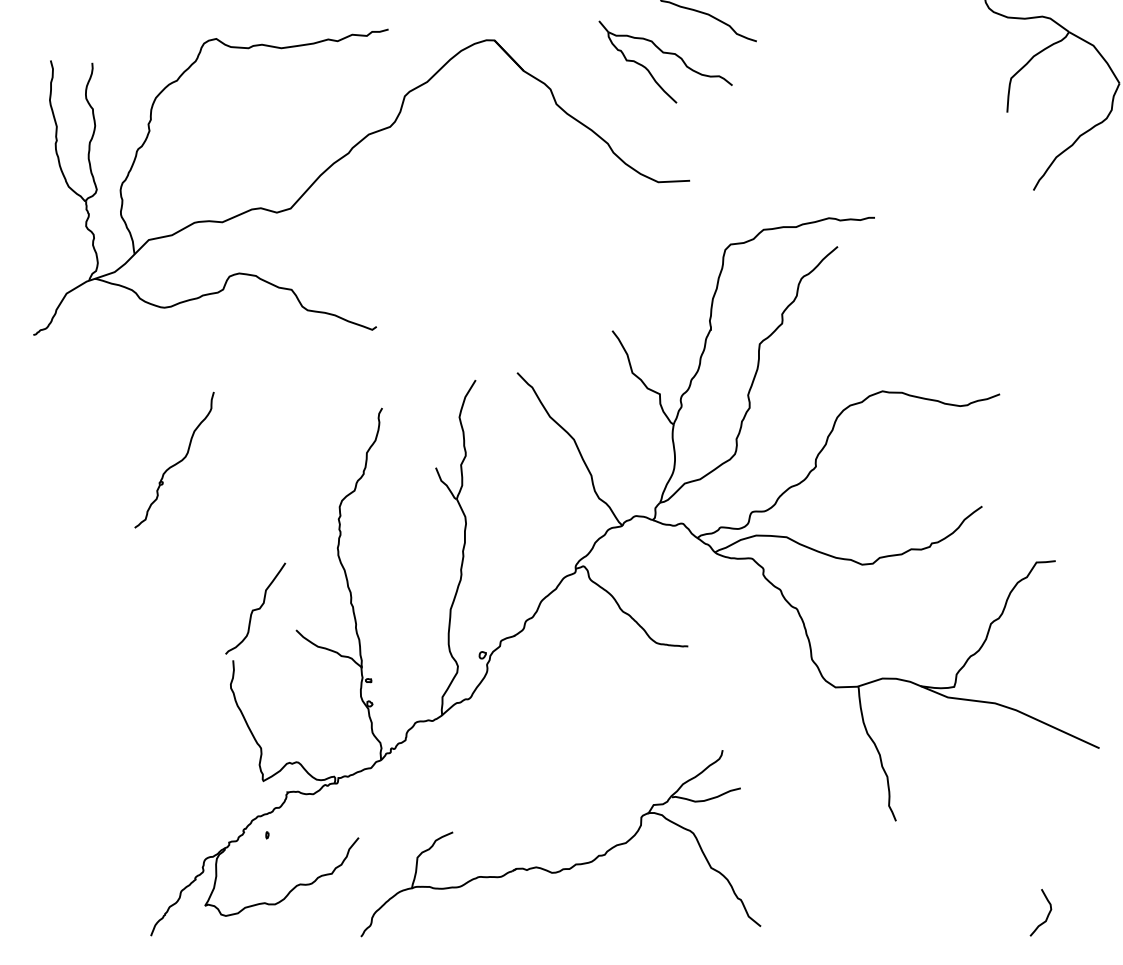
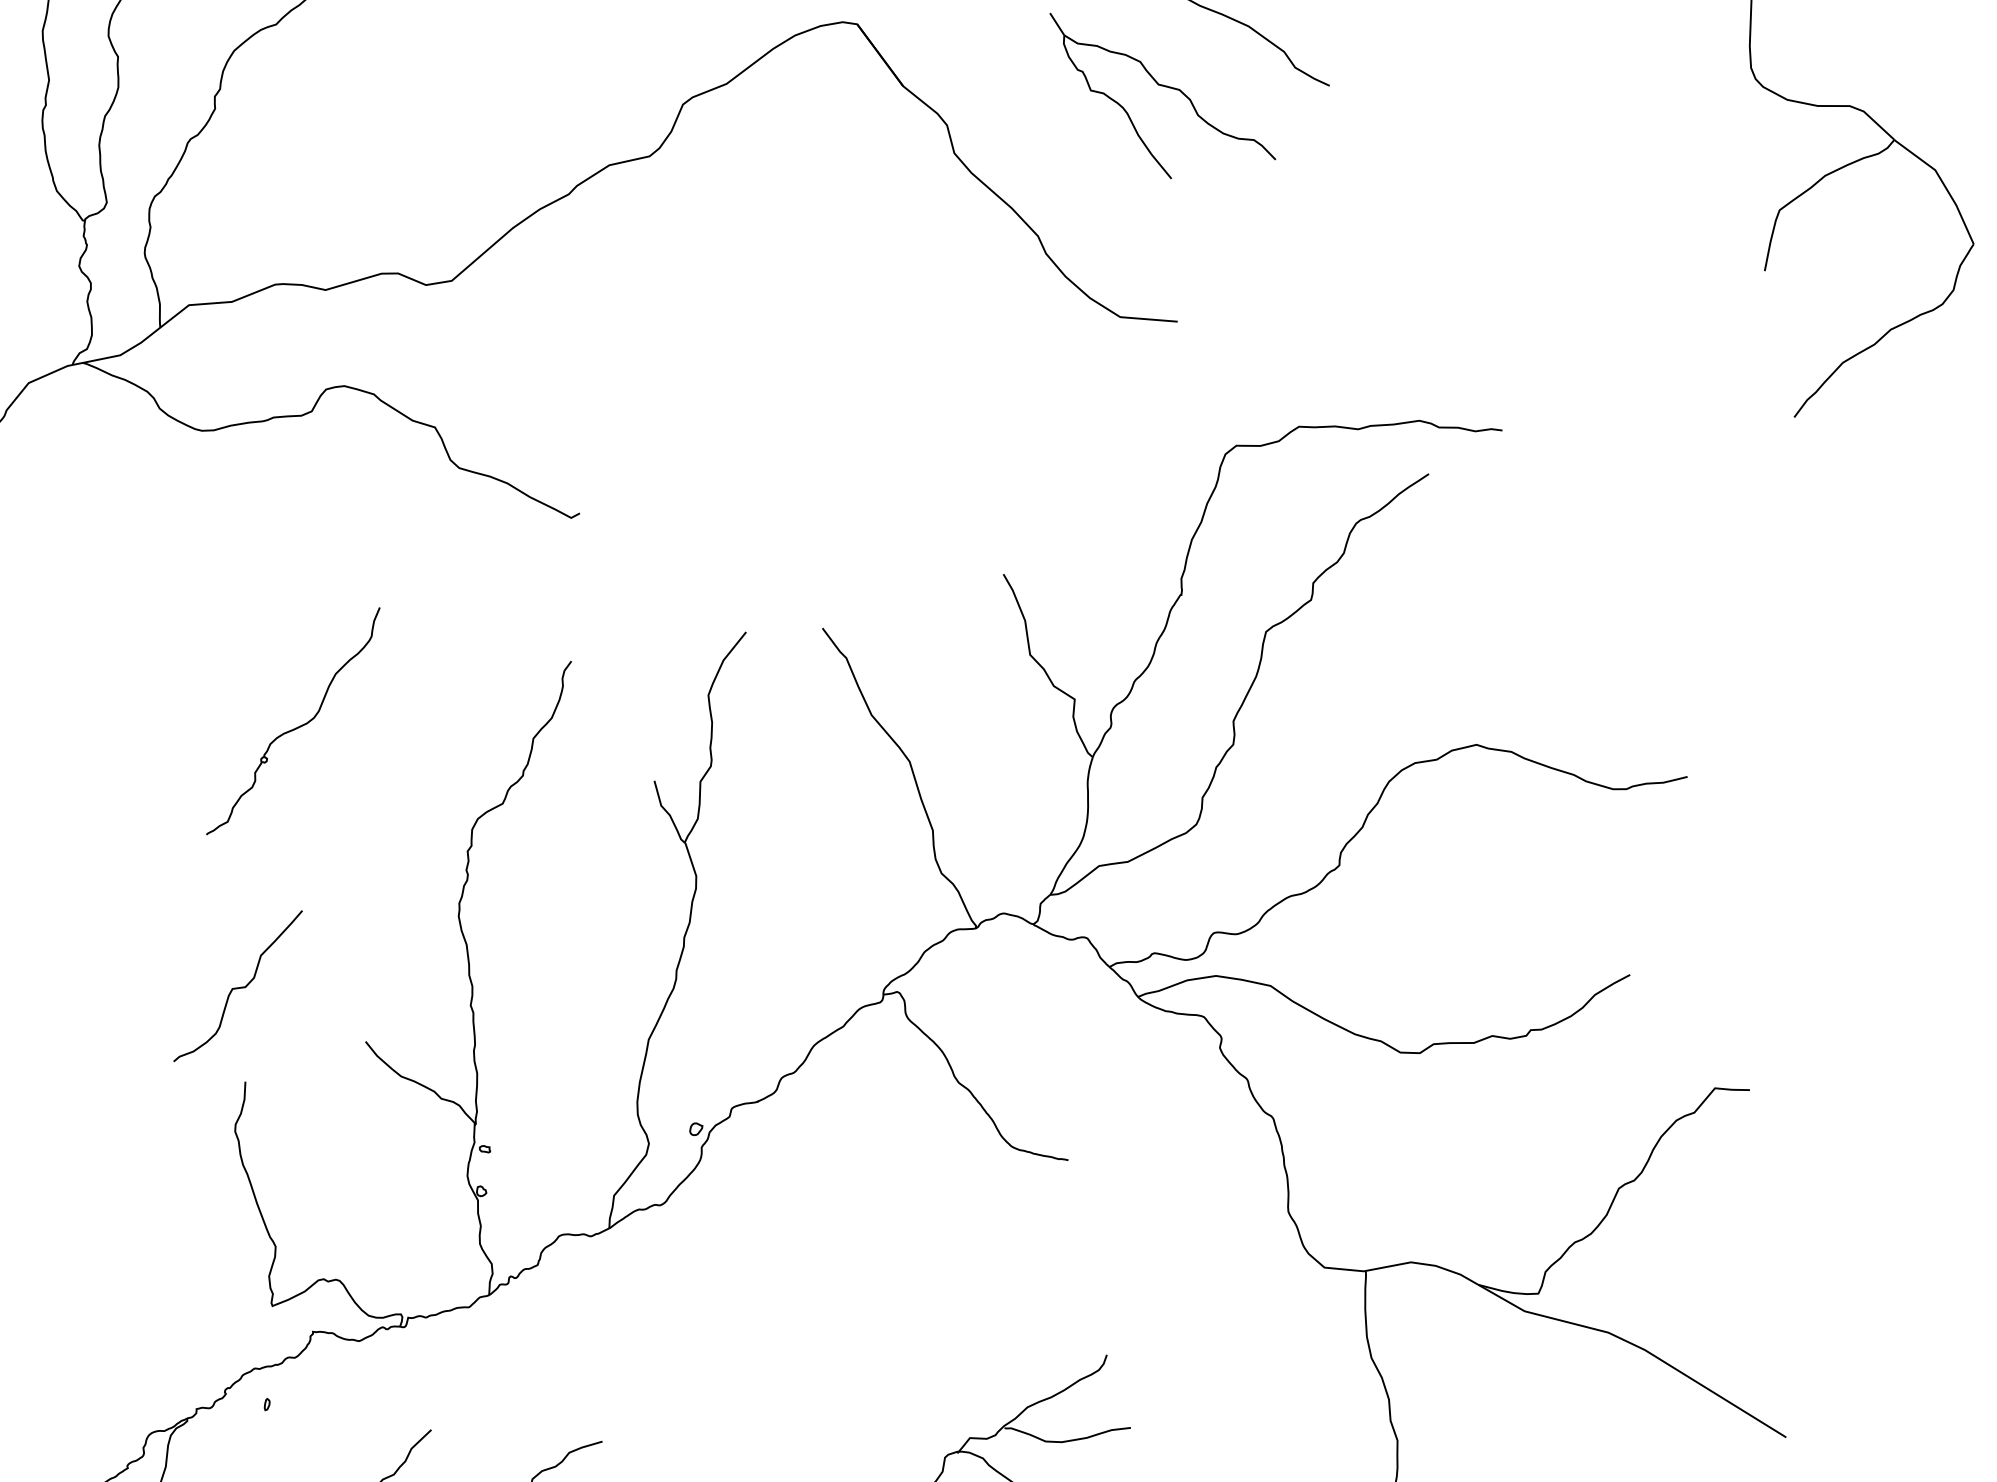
part: (174, 459) -> (293, 720), moved
curve: (255, 608) -> (237, 985), moved

